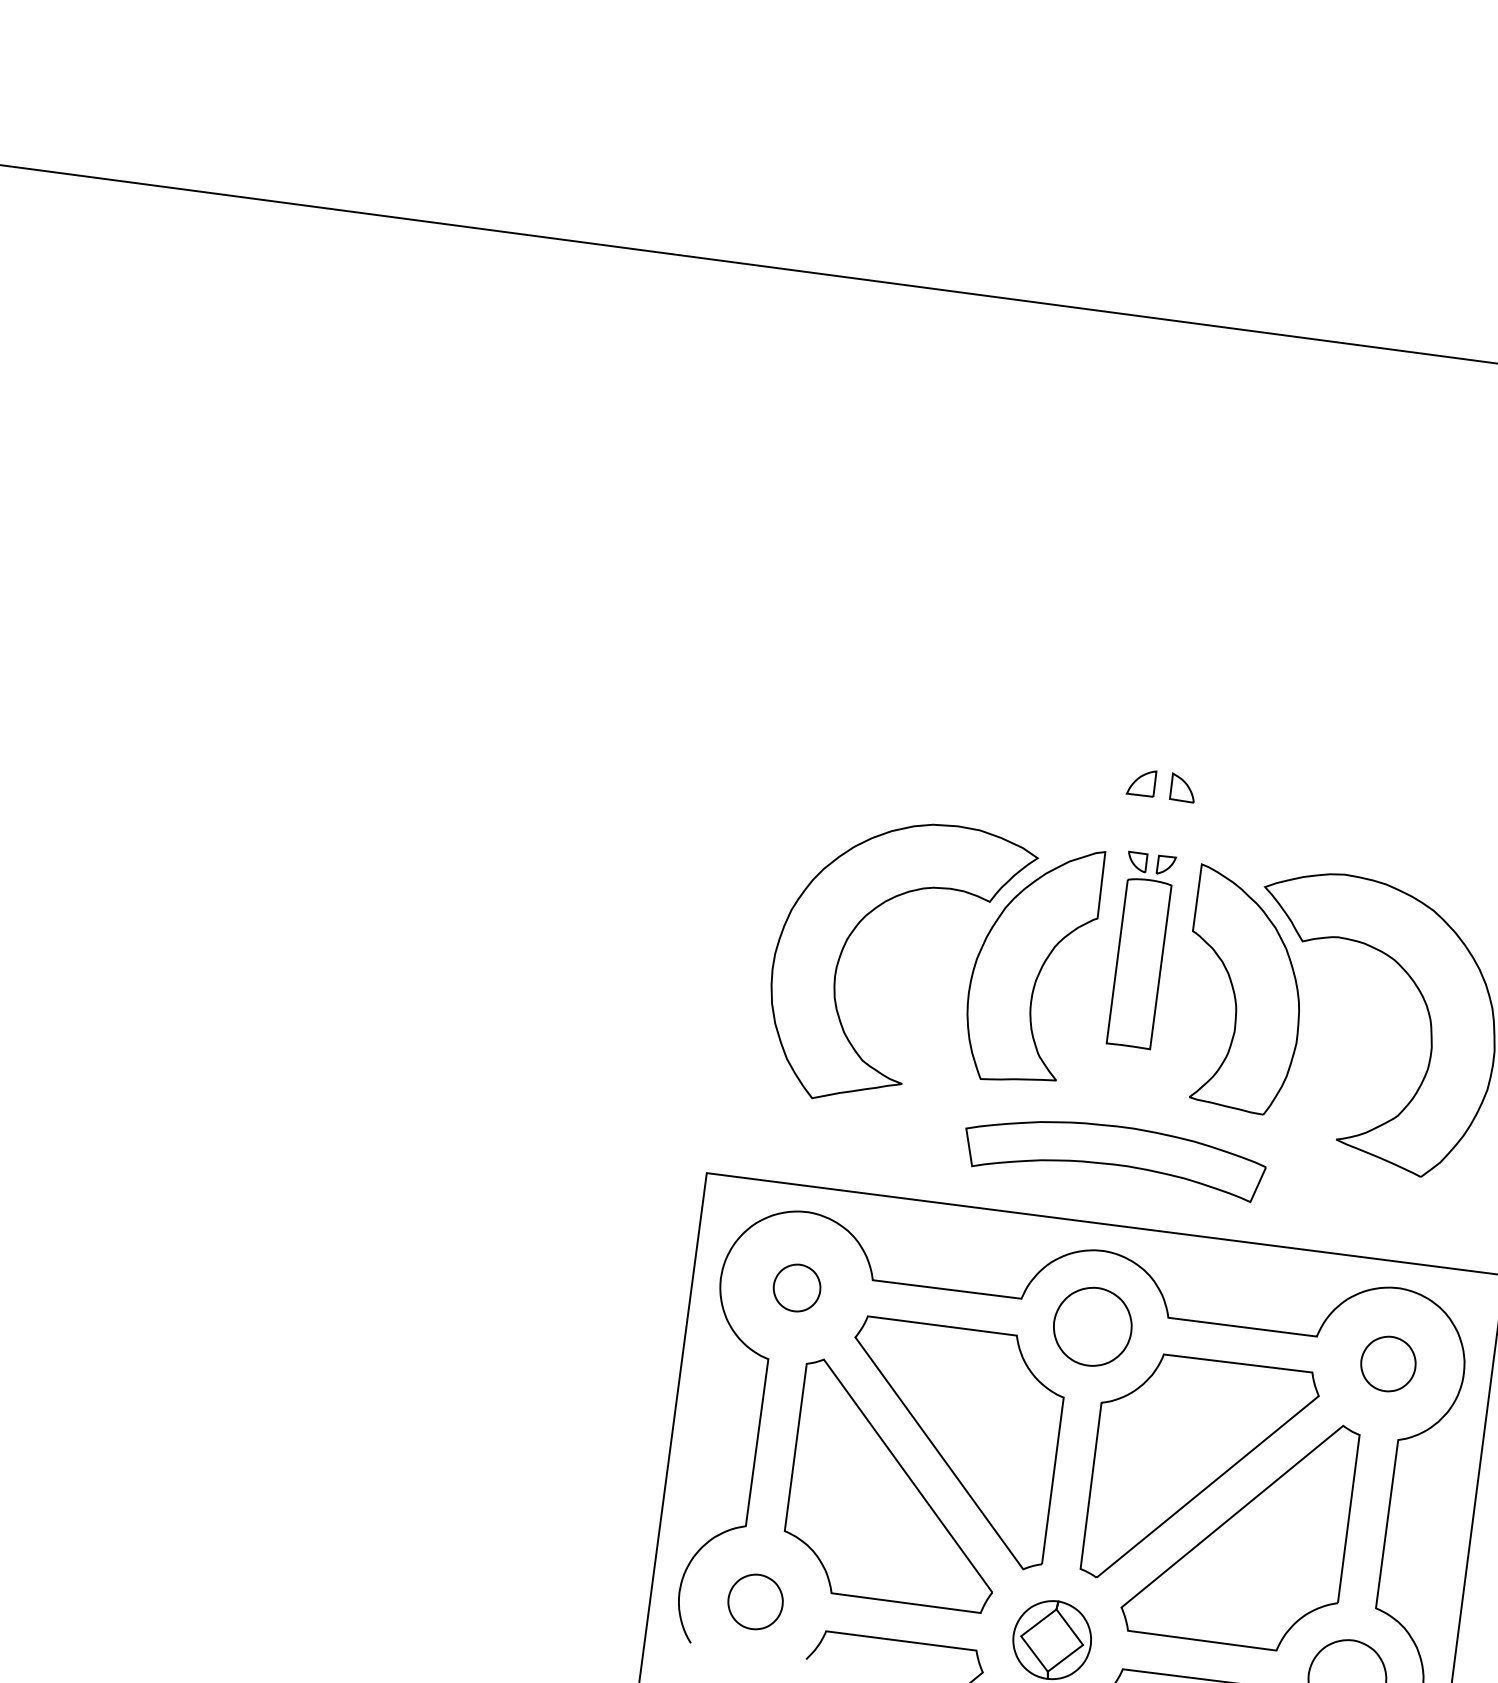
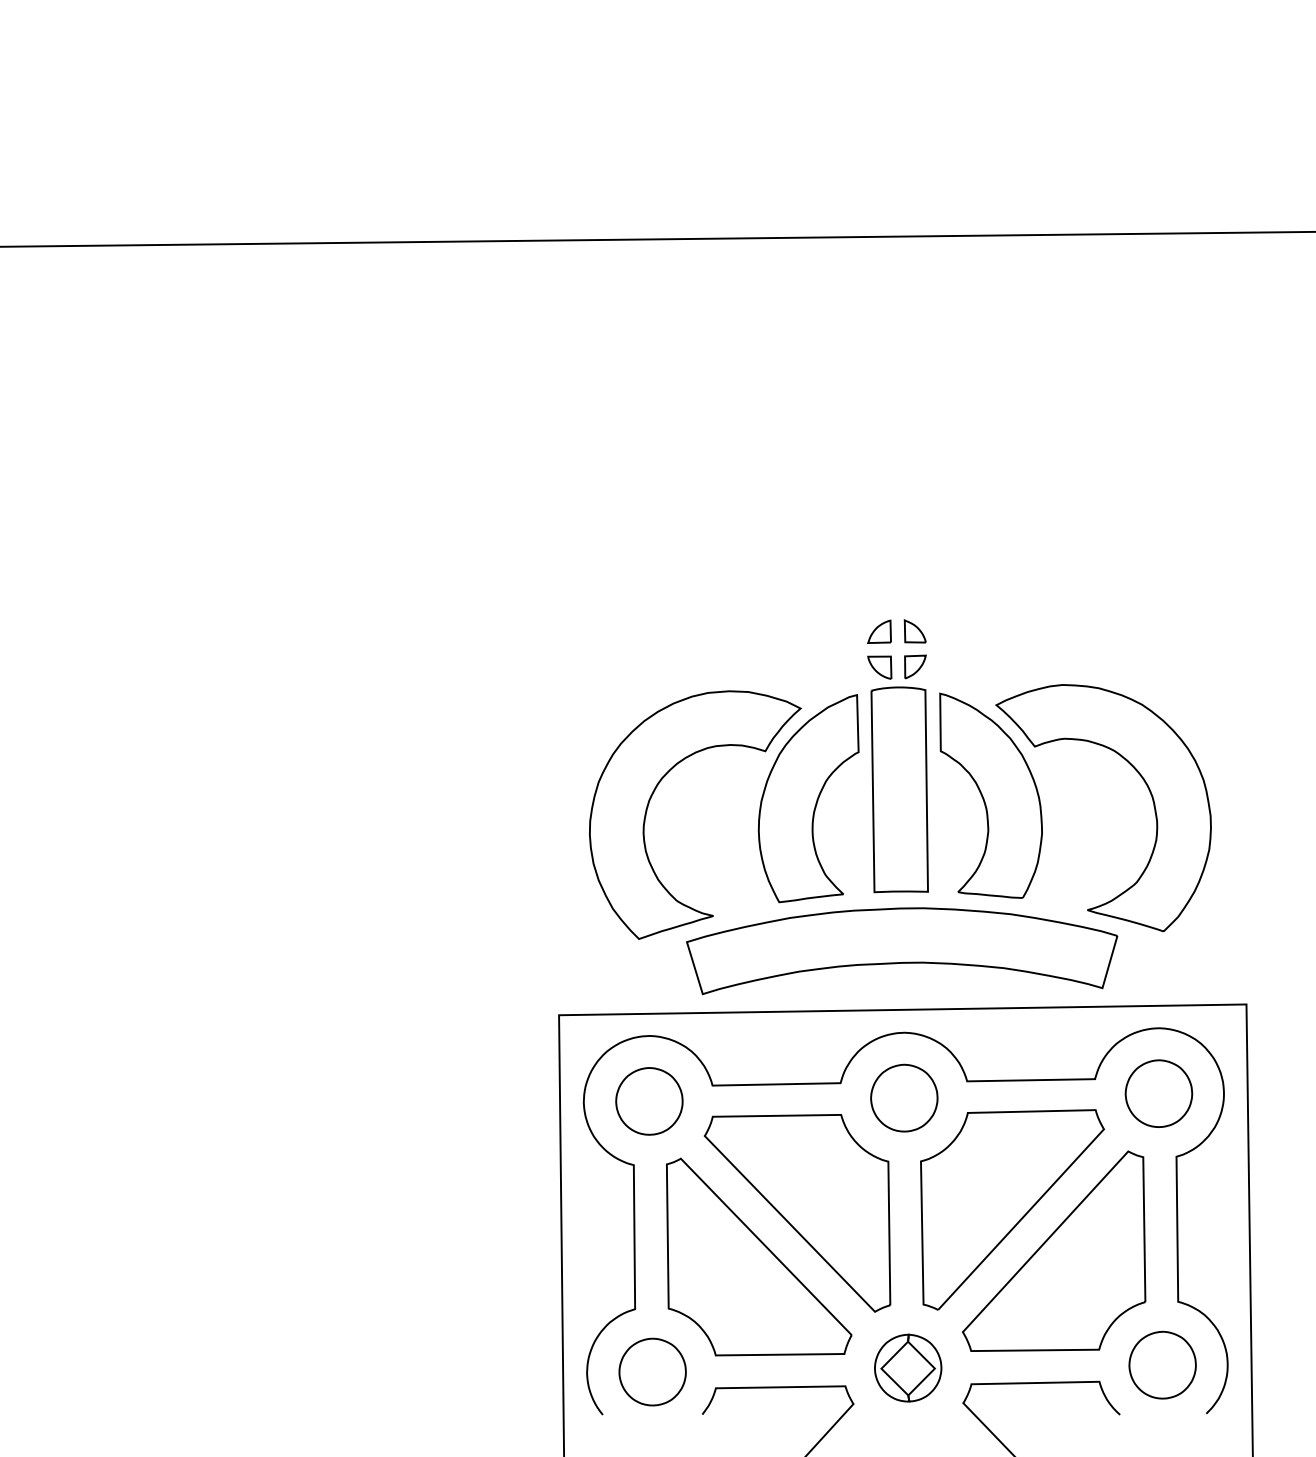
part: (1139, 949) -> (897, 773), size x1.43
part: (1115, 1156) -> (902, 951), size x1.67
part: (797, 1288) -> (649, 1101), size x1.67
part: (1387, 1363) -> (1158, 1093), size x1.43
part: (755, 1601) -> (652, 1371), size x1.43

